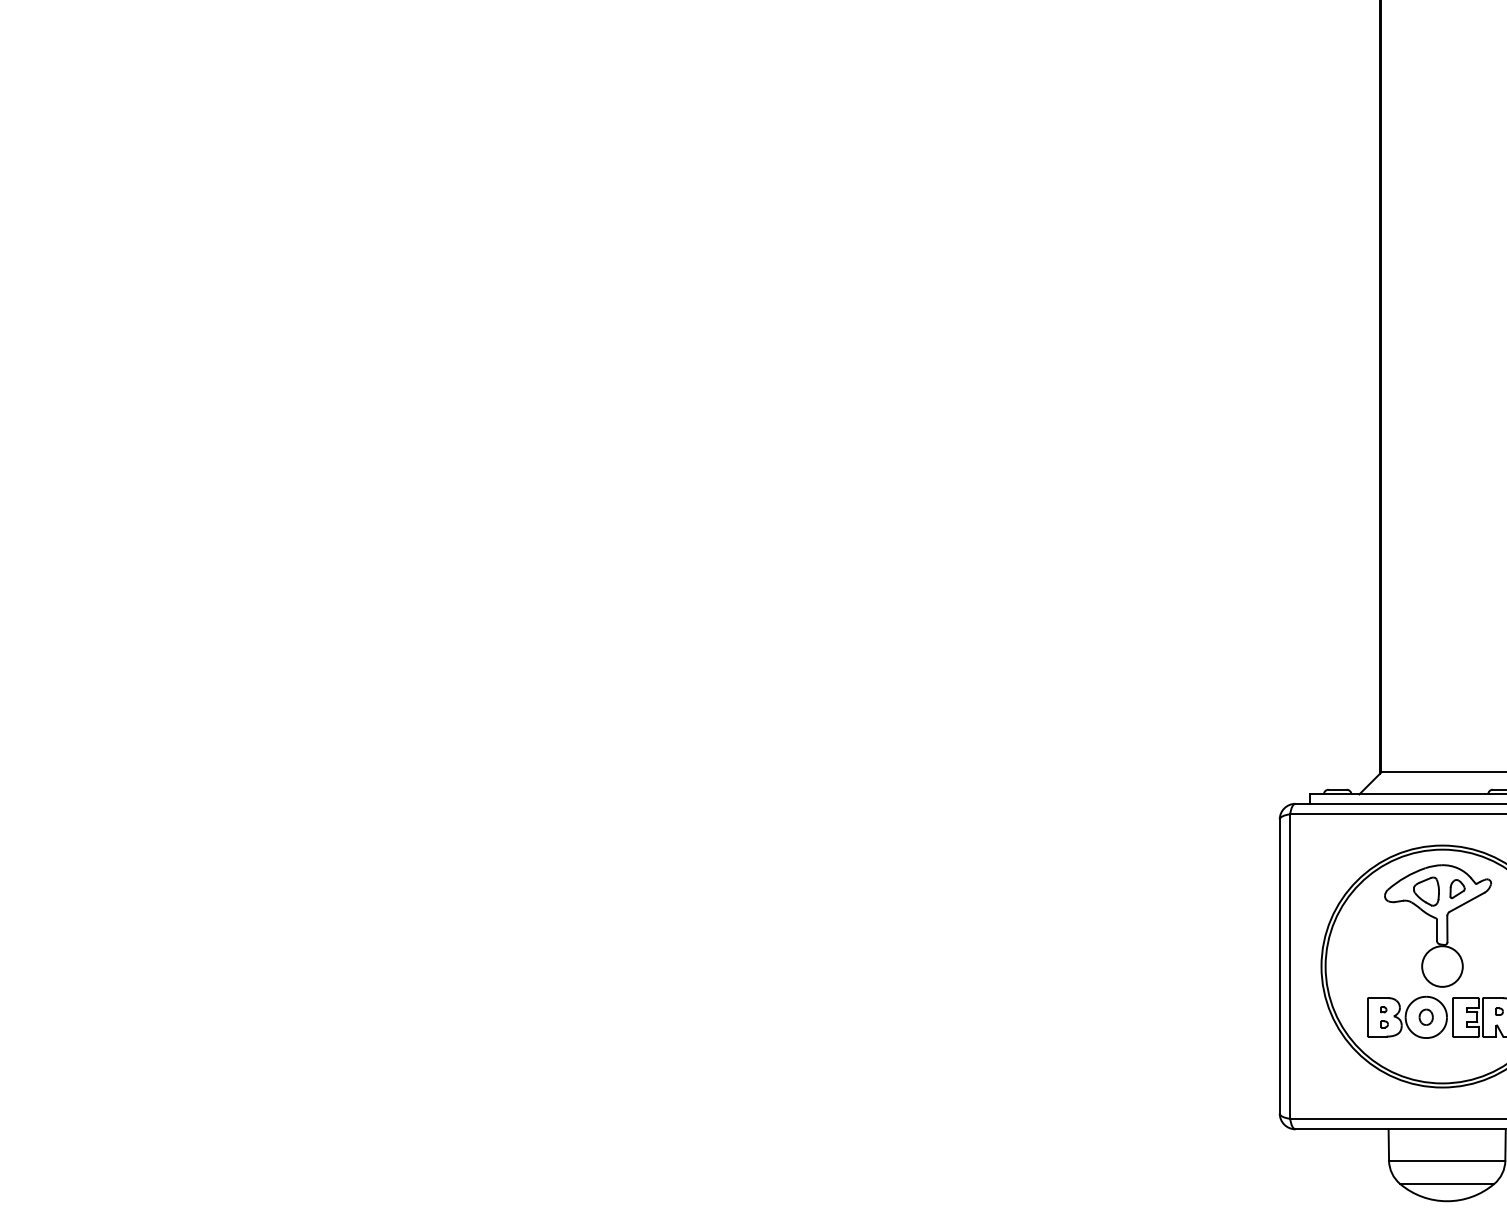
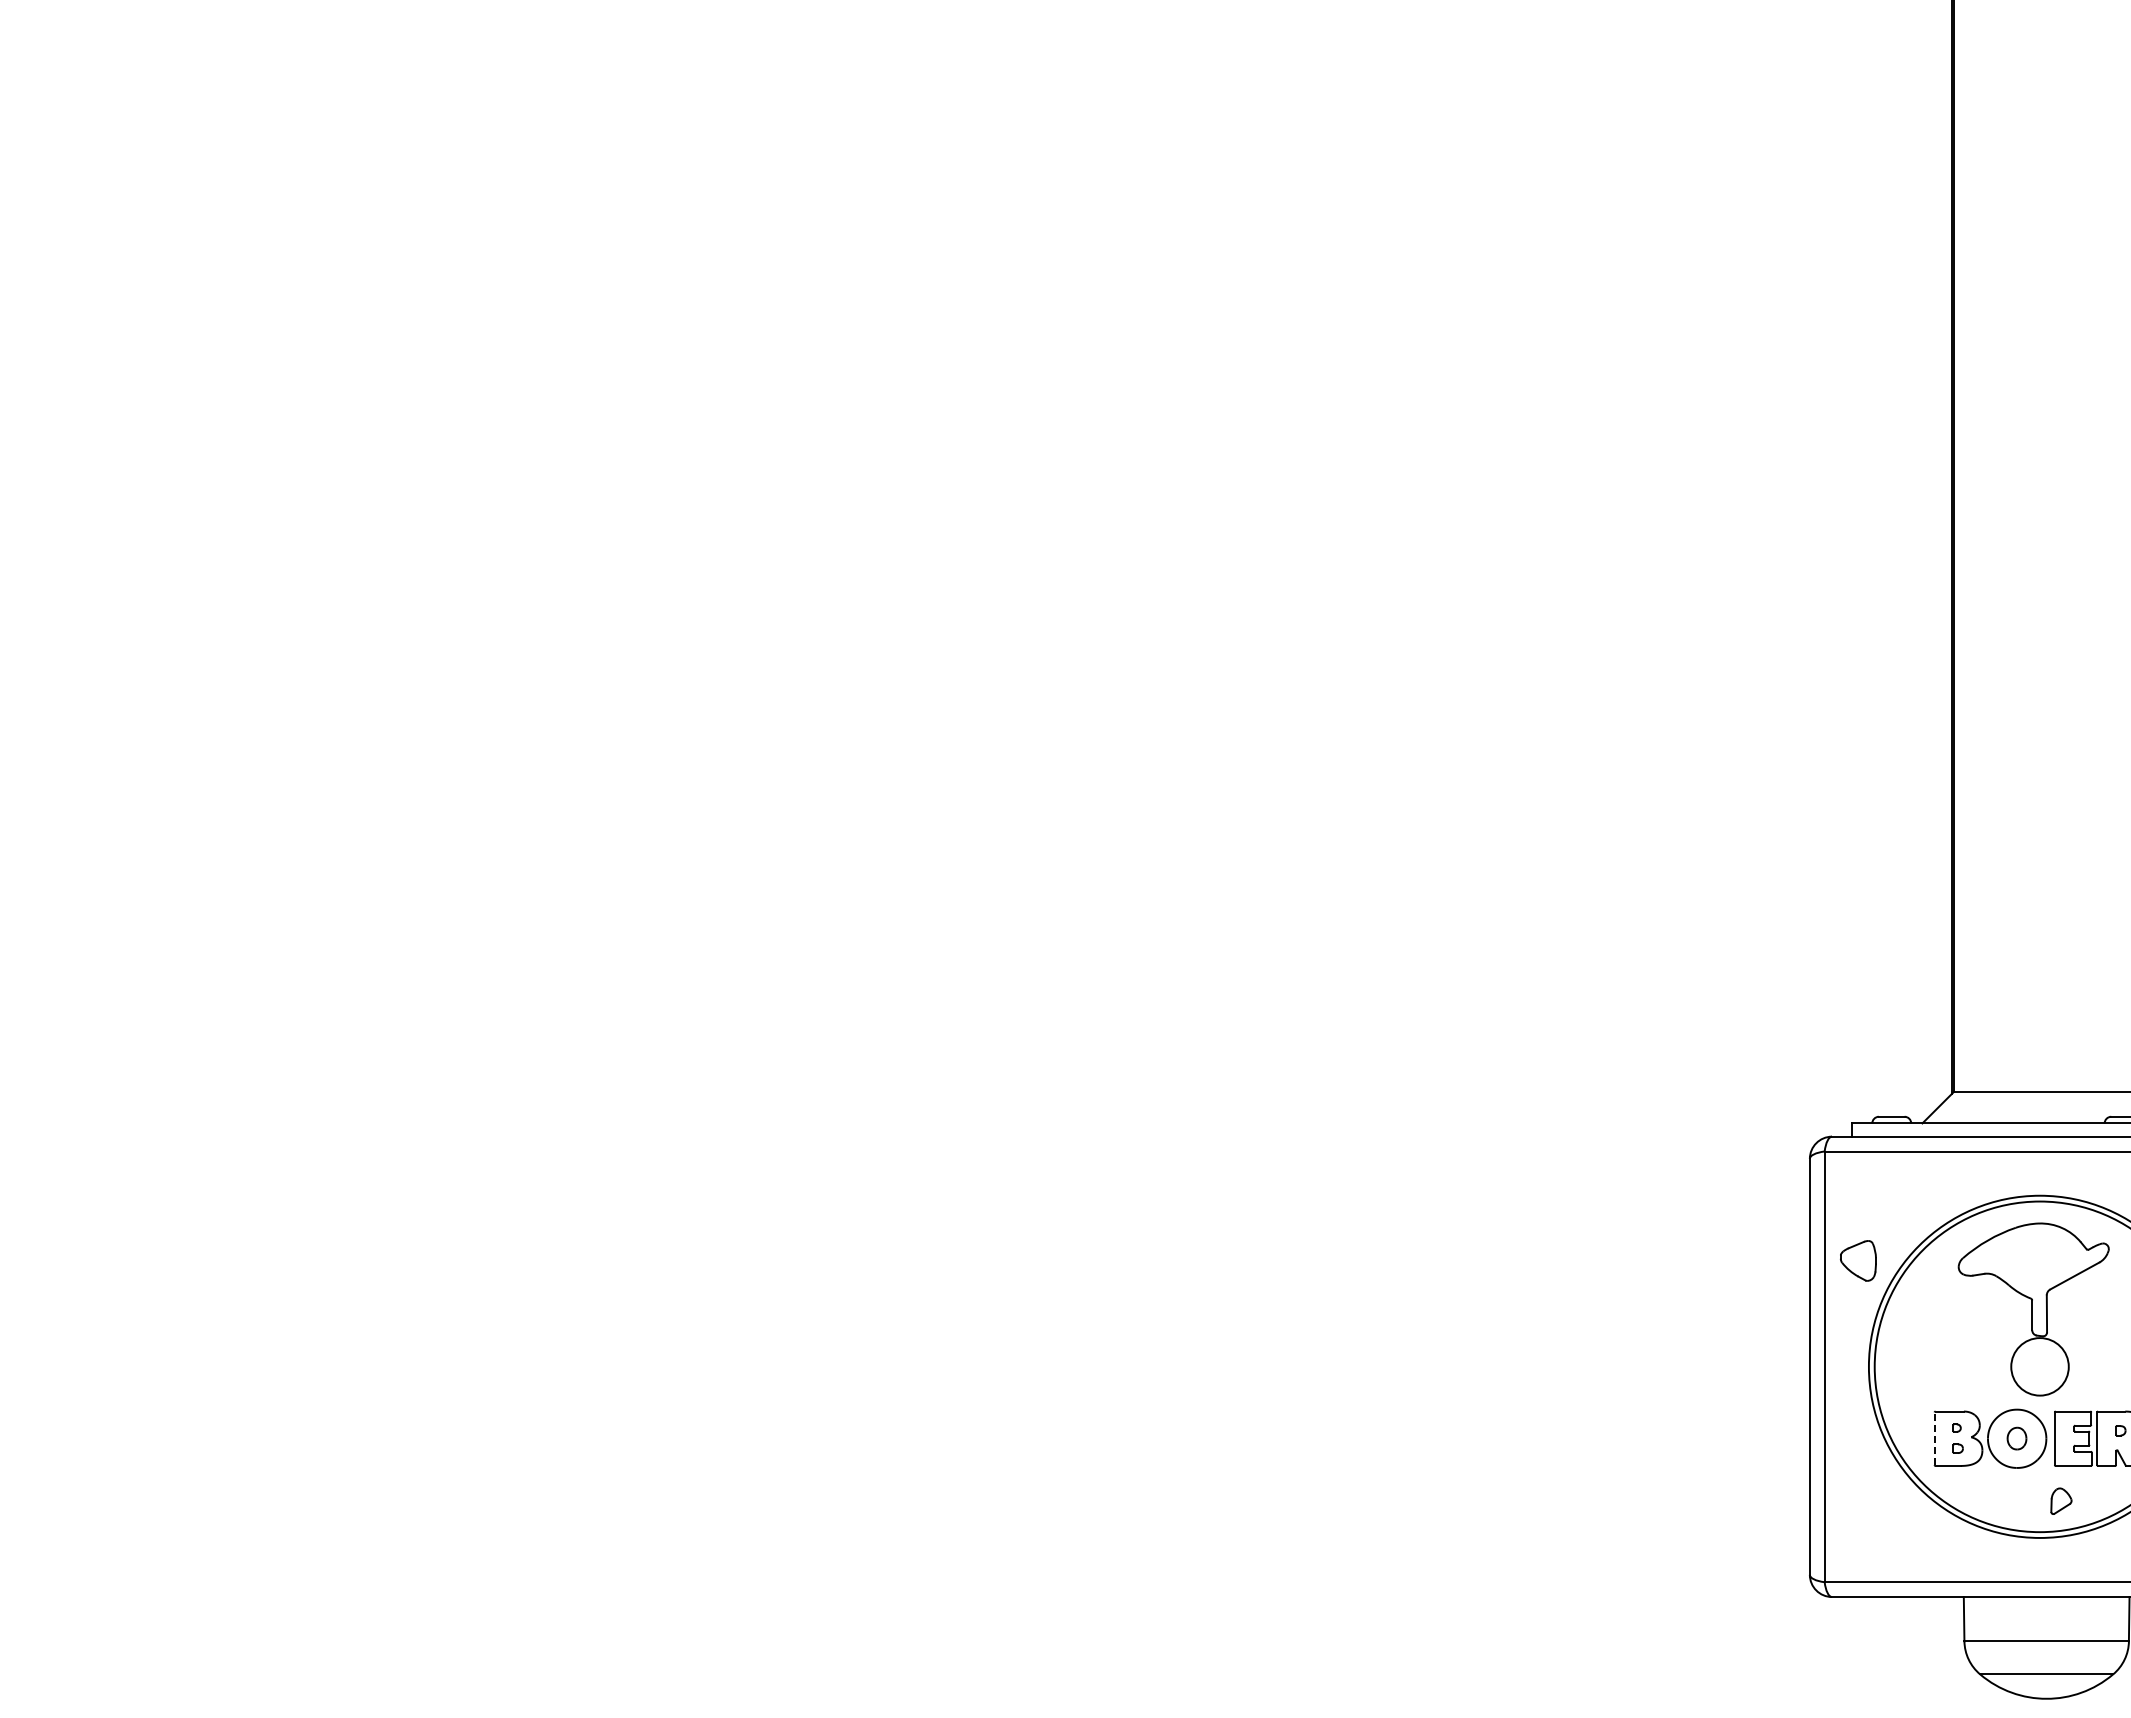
part: (1457, 888) -> (2061, 1500), moved
part: (1426, 891) -> (1858, 1260), moved
line: (1367, 1017) -> (1934, 1438), solid -> dashed

